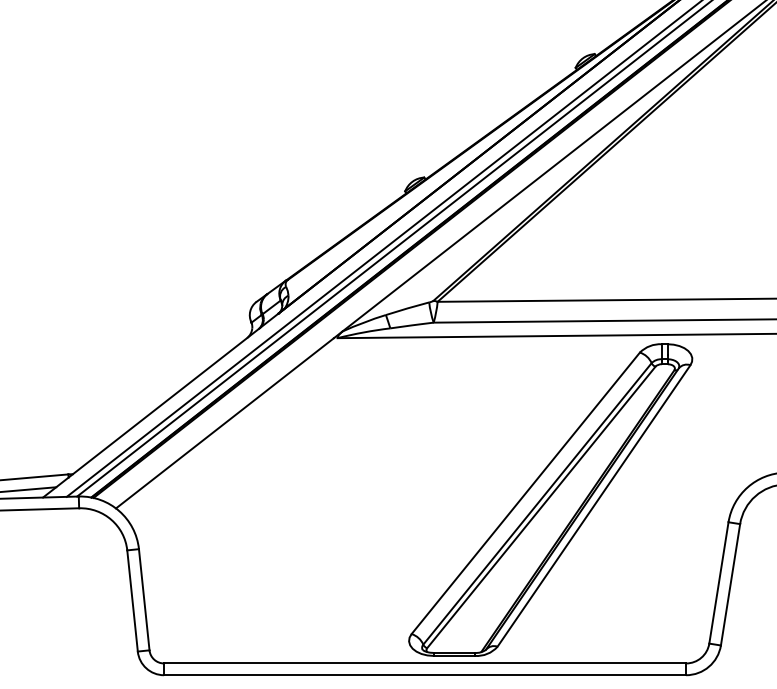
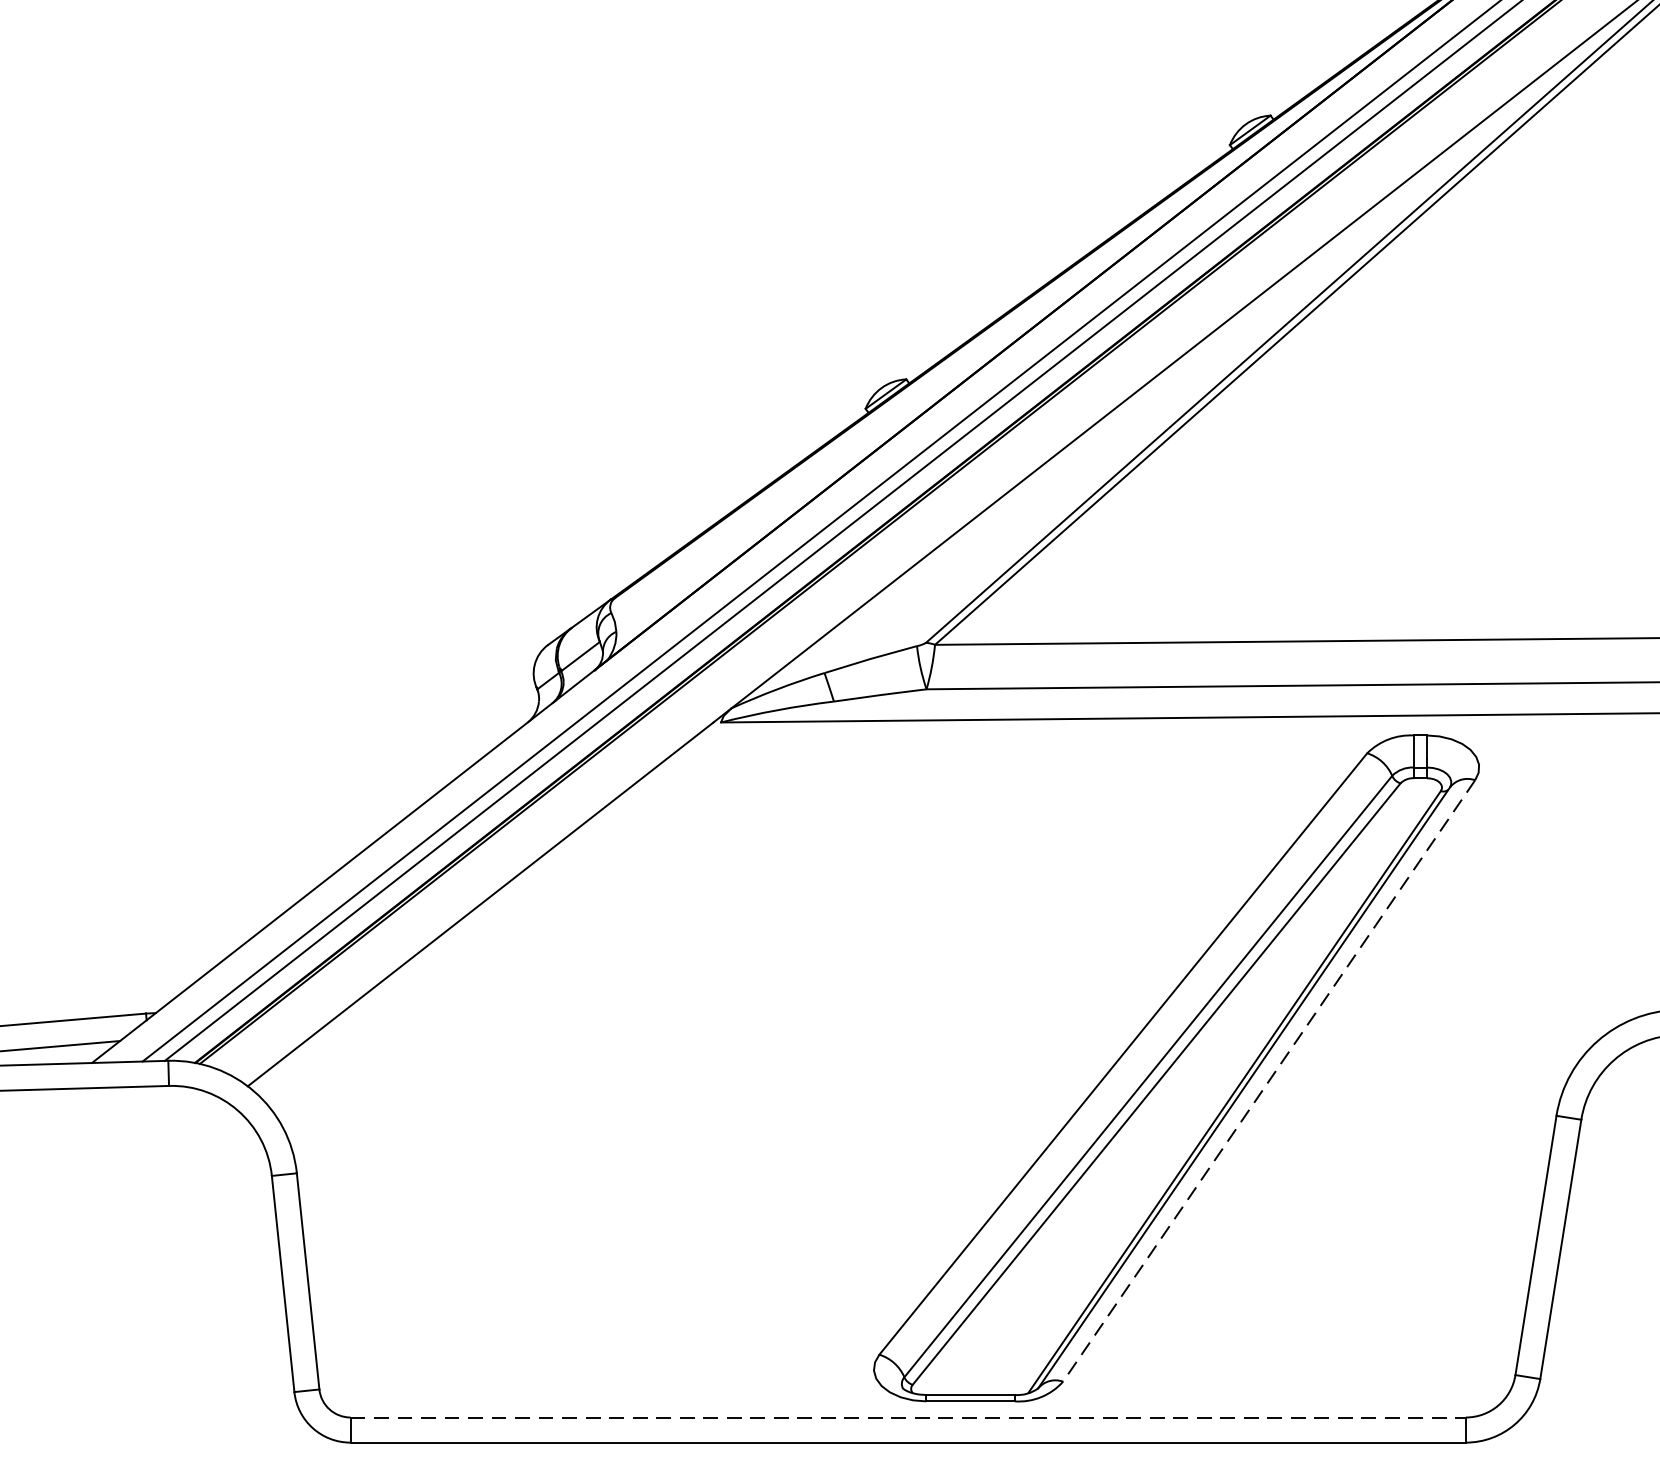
line: (594, 505) -> (1270, 1079), solid -> dashed
line: (425, 663) -> (909, 1417), solid -> dashed

